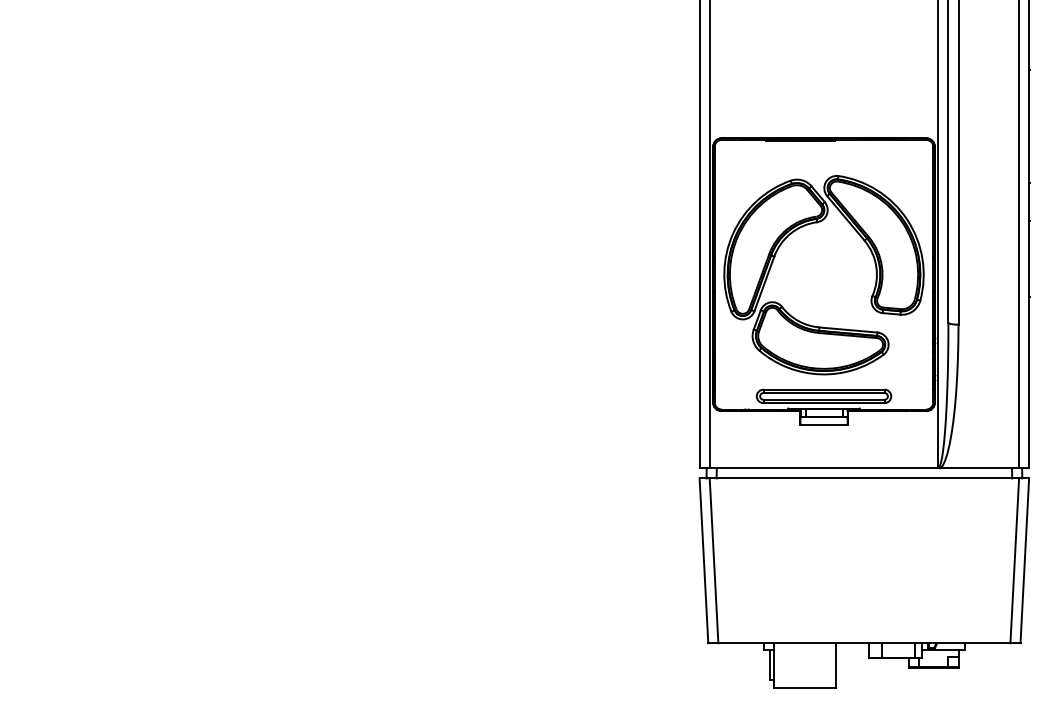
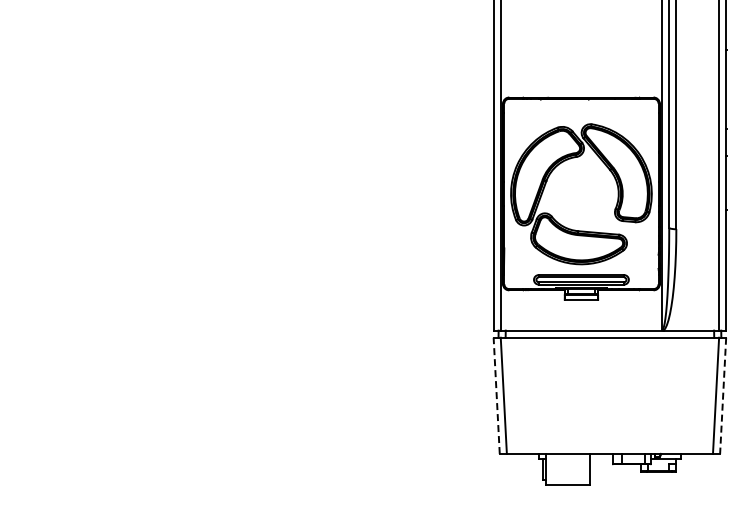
line: (703, 560) -> (496, 395), solid -> dashed
line: (1025, 561) -> (723, 396), solid -> dashed

